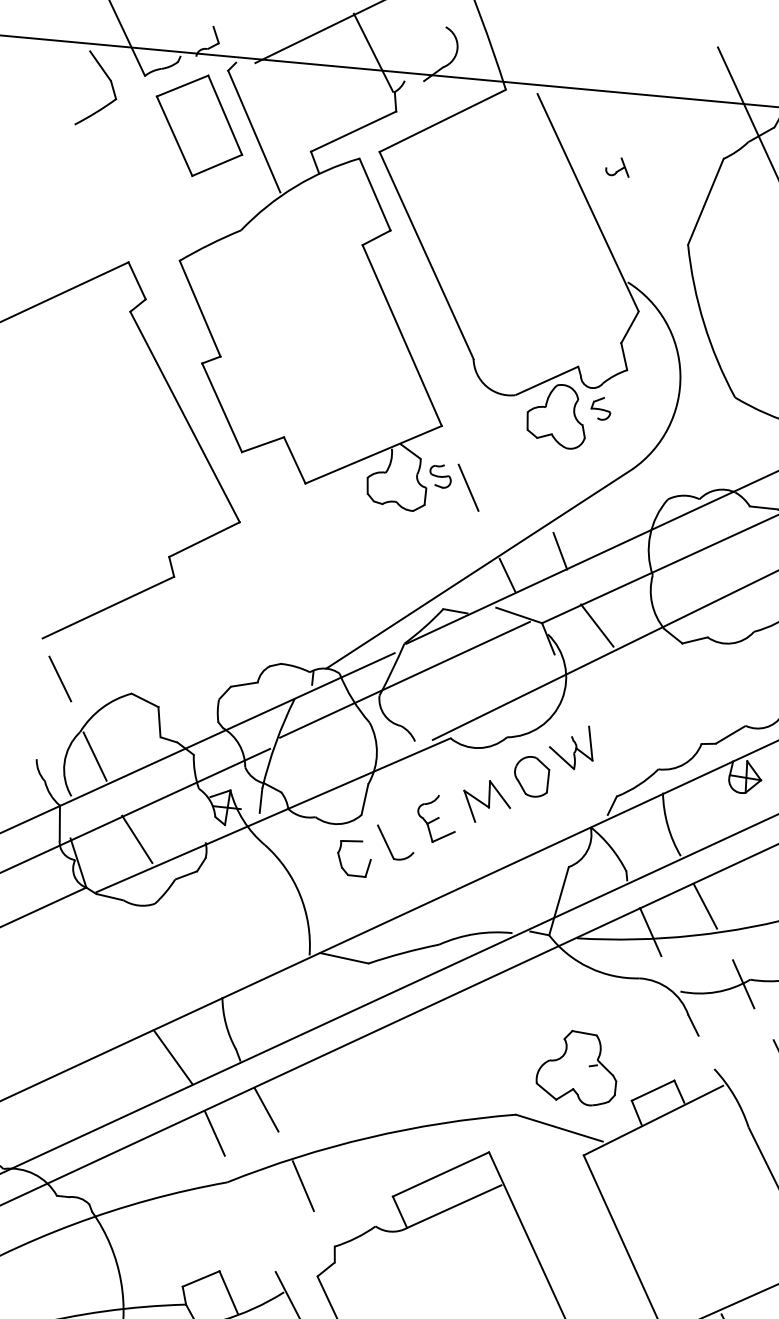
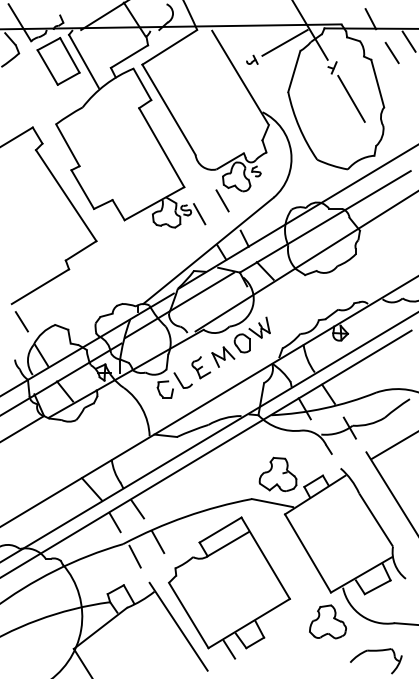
line: (691, 136) -> (284, 42), added
line: (521, 463) -> (222, 200), added
line: (249, 1211) -> (134, 556), added

